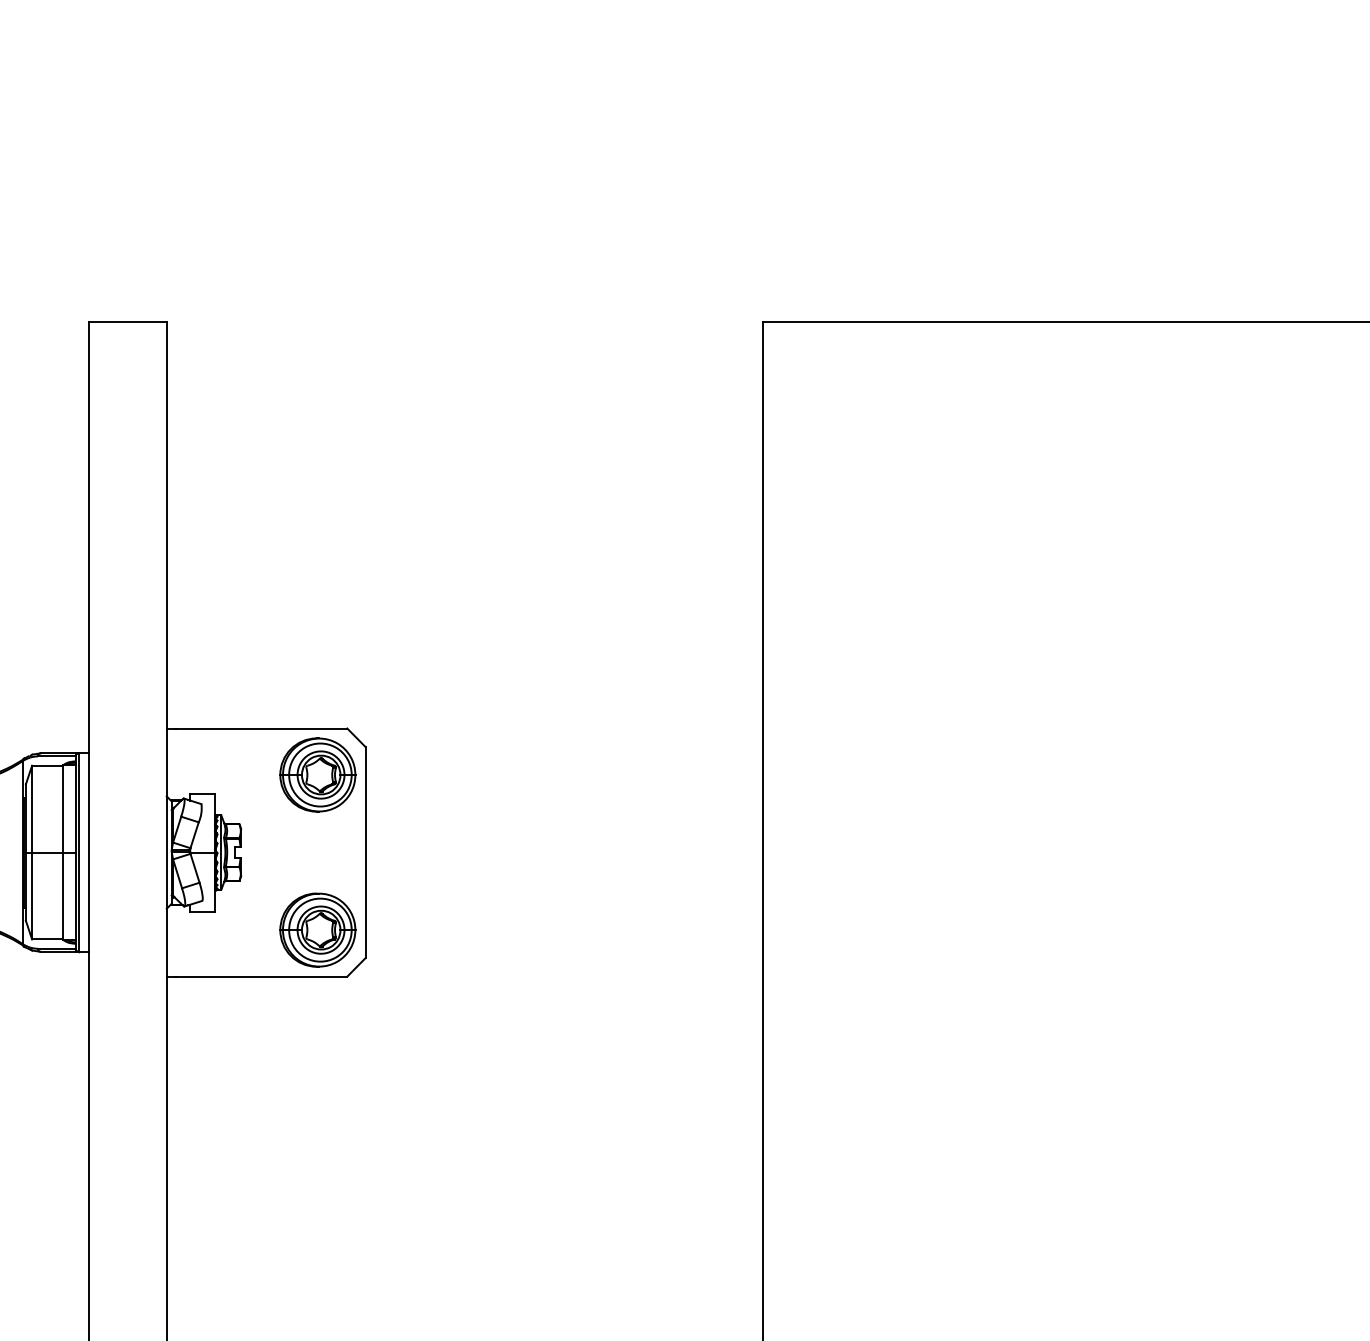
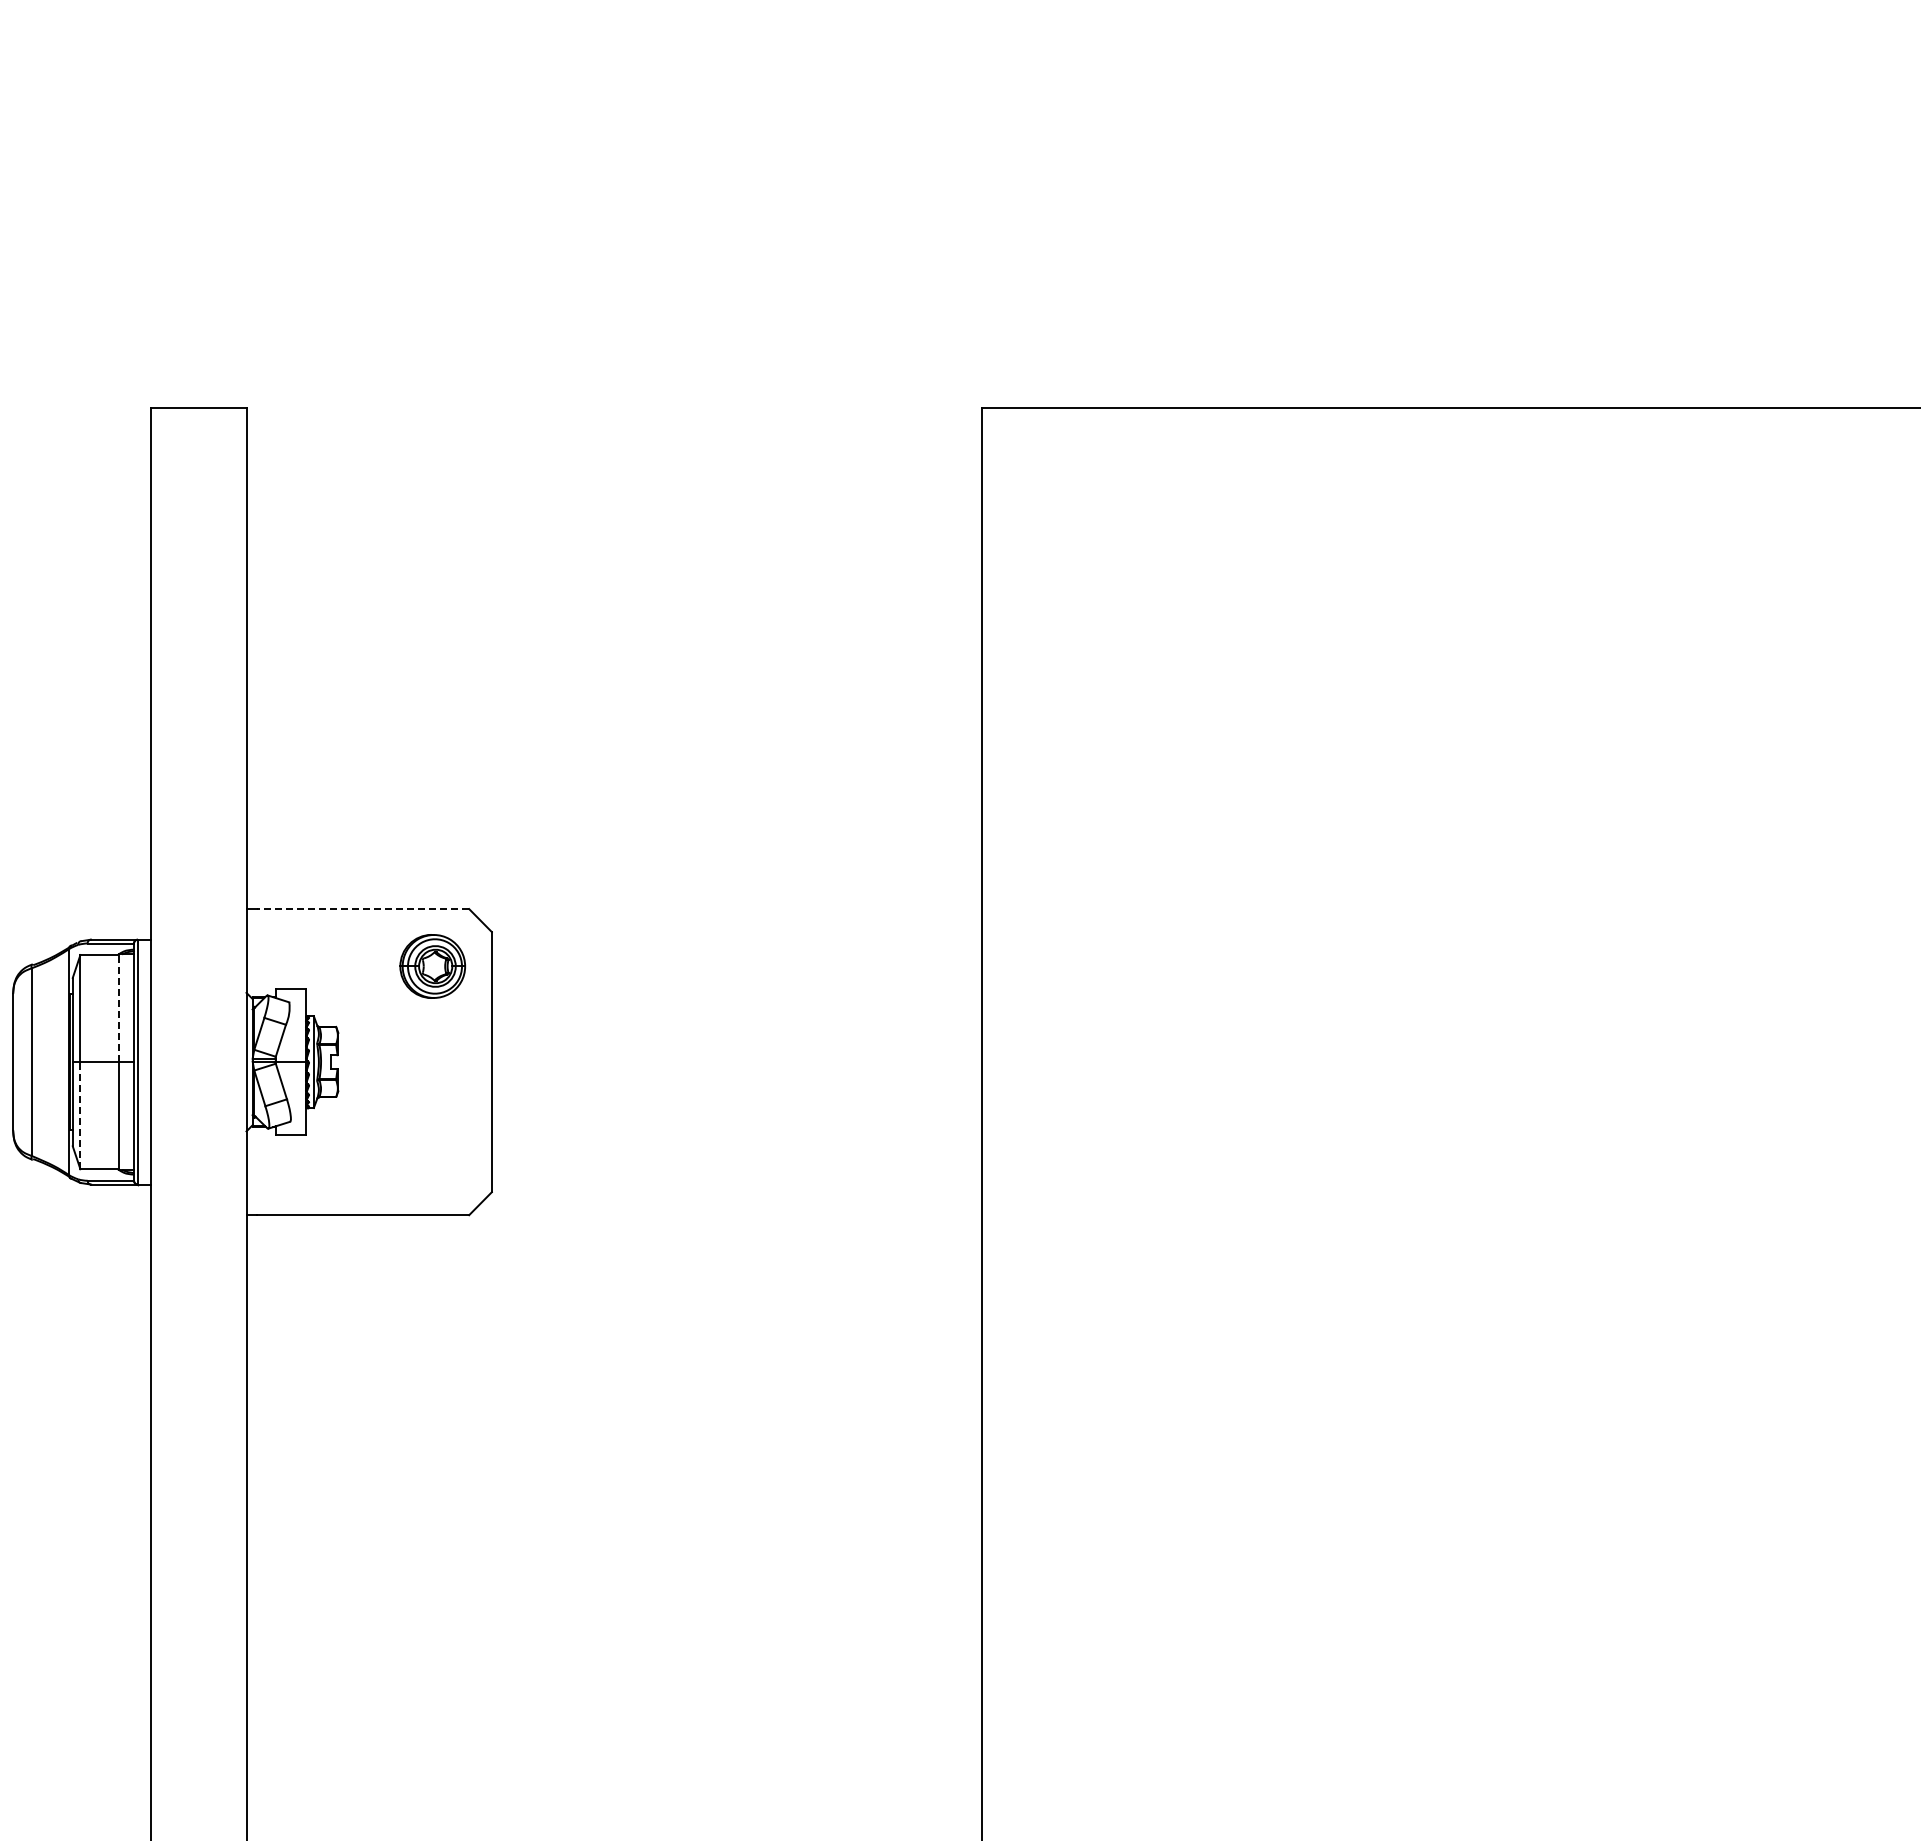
line: (261, 728) -> (363, 909), solid -> dashed
part: (317, 775) -> (432, 966), size x0.7
line: (62, 809) -> (118, 1008), solid -> dashed
line: (32, 895) -> (80, 1115), solid -> dashed
part: (317, 929) -> (432, 1157), removed

